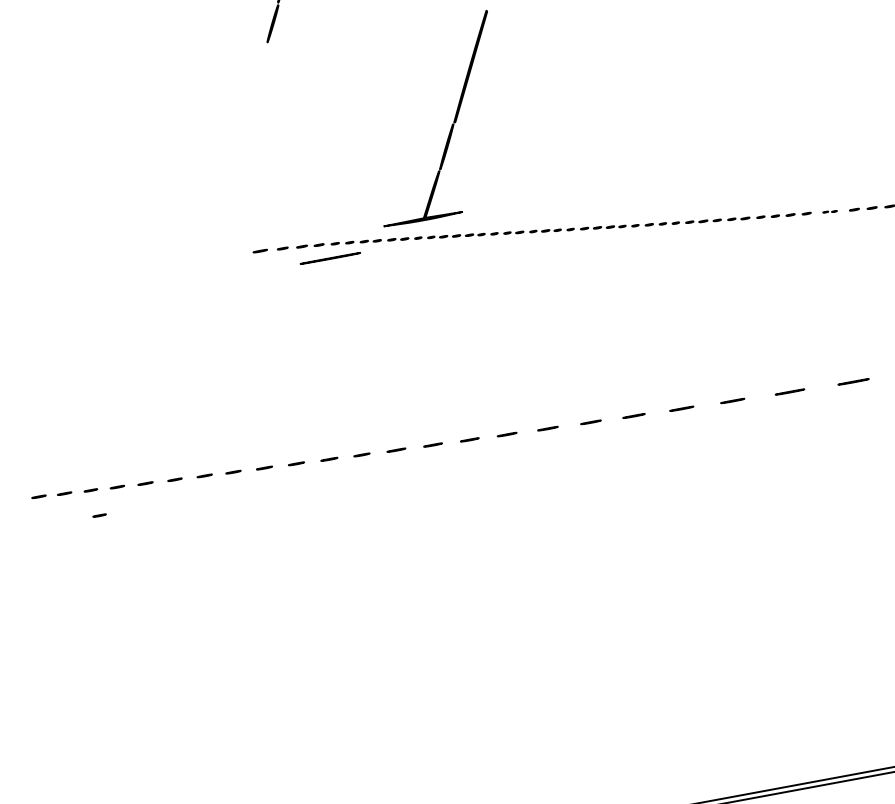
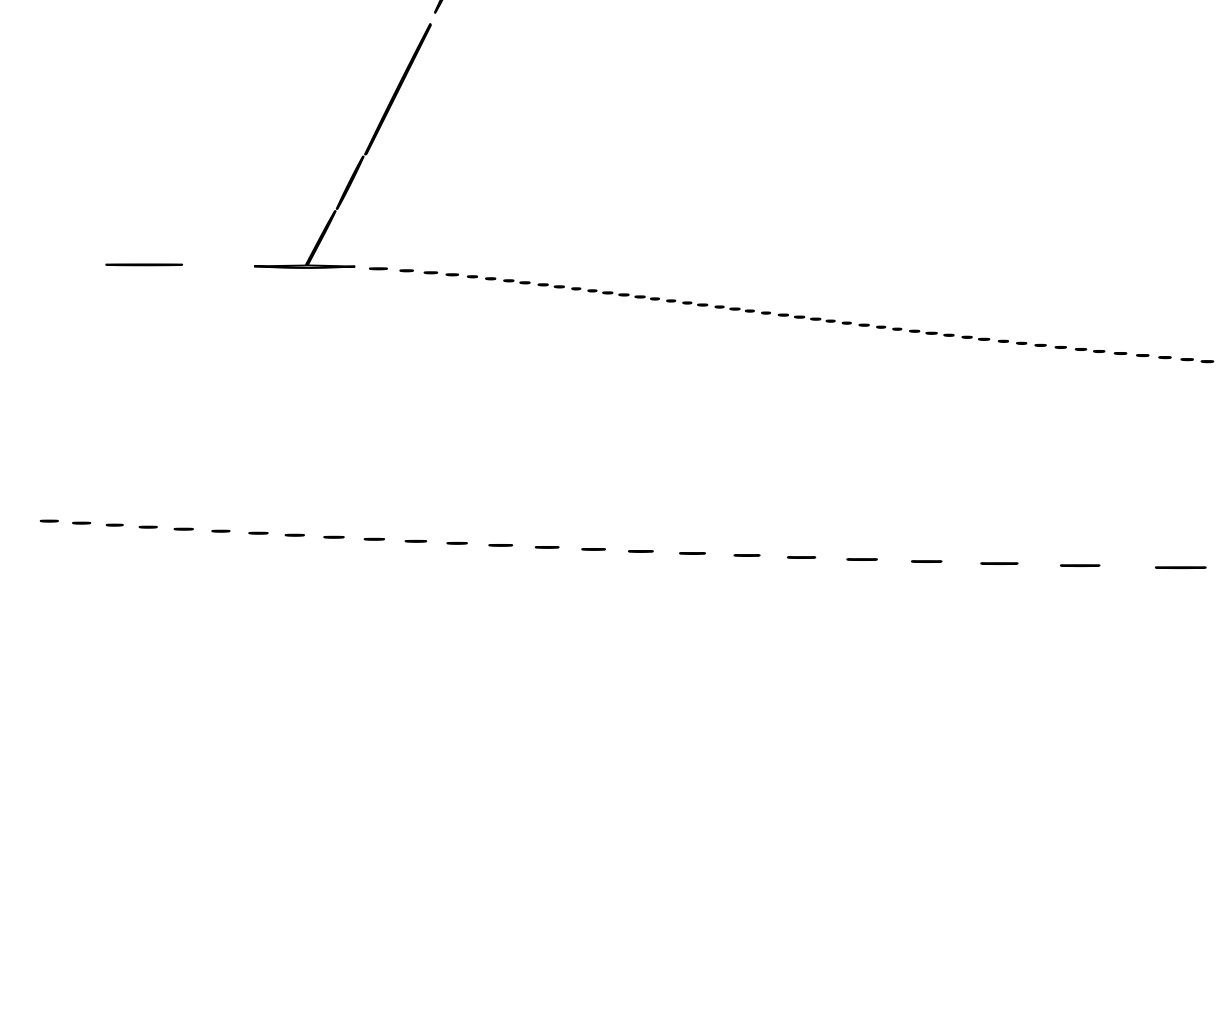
part: (451, 124) -> (361, 156), moved
part: (829, 211) -> (1089, 350), size x1.67
line: (329, 258) -> (143, 264), moved
line: (99, 515) -> (119, 557), removed

